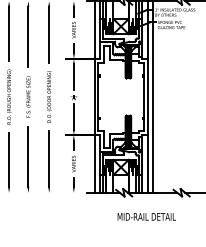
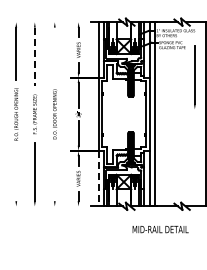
line: (48, 34) -> (54, 54), removed
line: (28, 36) -> (34, 56), solid -> dashed
line: (194, 57) -> (194, 76), added
line: (48, 158) -> (54, 173), removed
line: (9, 159) -> (16, 174), removed
line: (94, 163) -> (98, 178), solid -> dashed
text: (146, 216) -> (160, 229), moved

